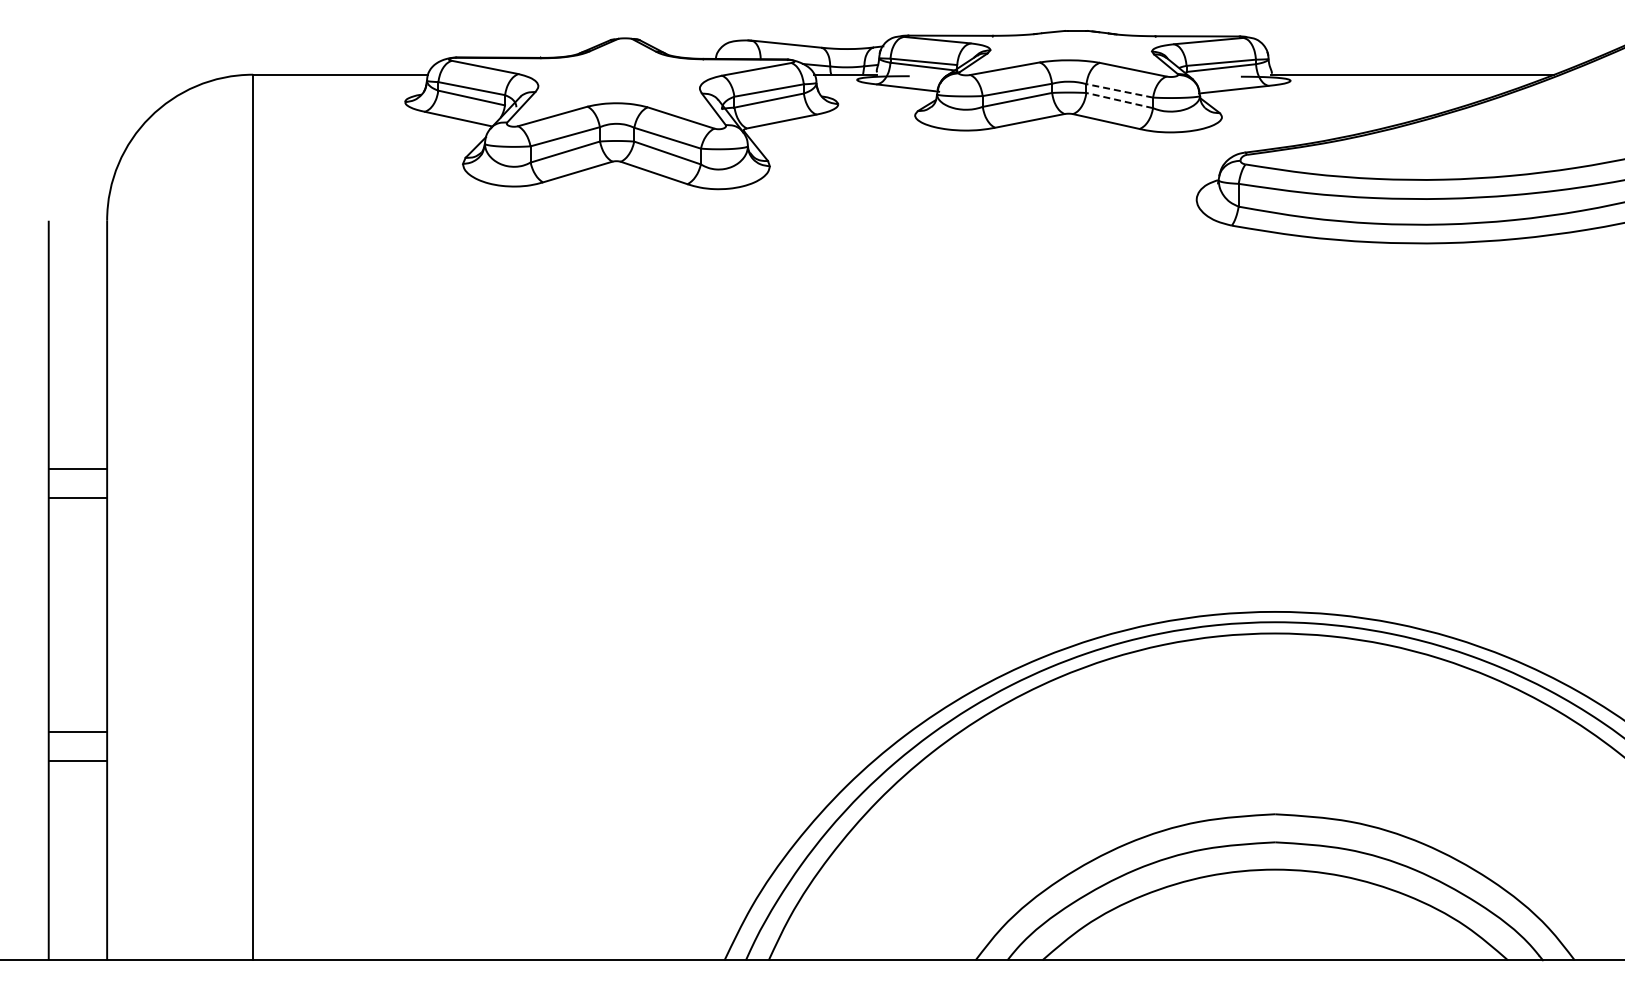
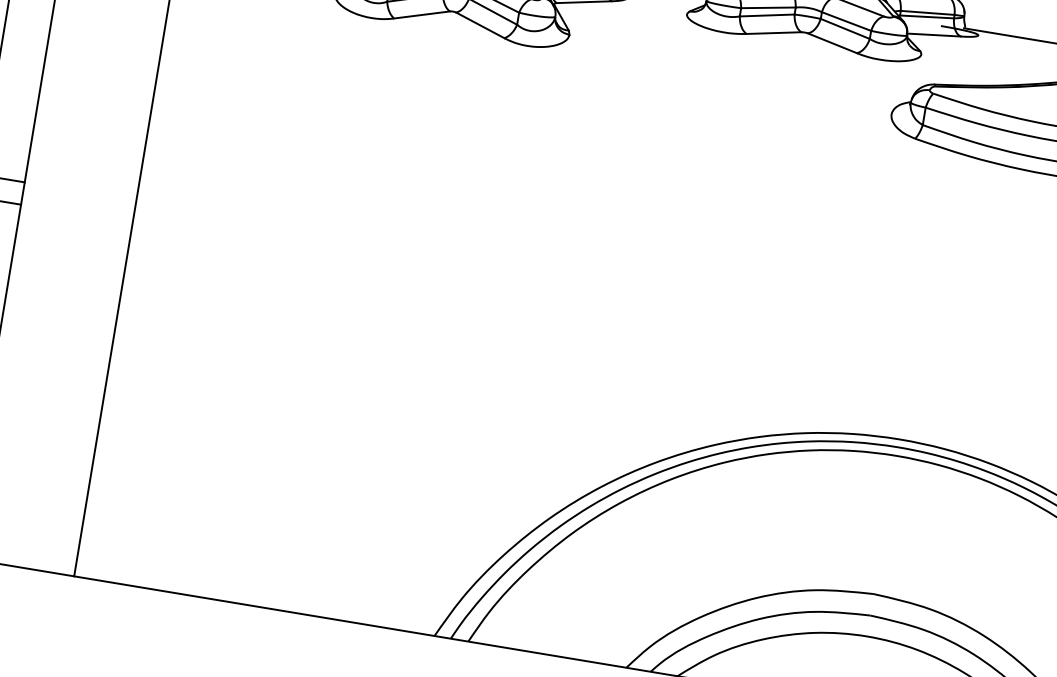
line: (1119, 90) -> (846, 21), dashed -> solid
line: (1119, 100) -> (845, 28), dashed -> solid

